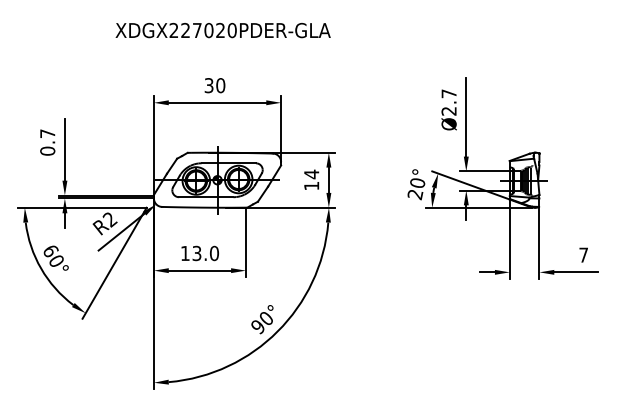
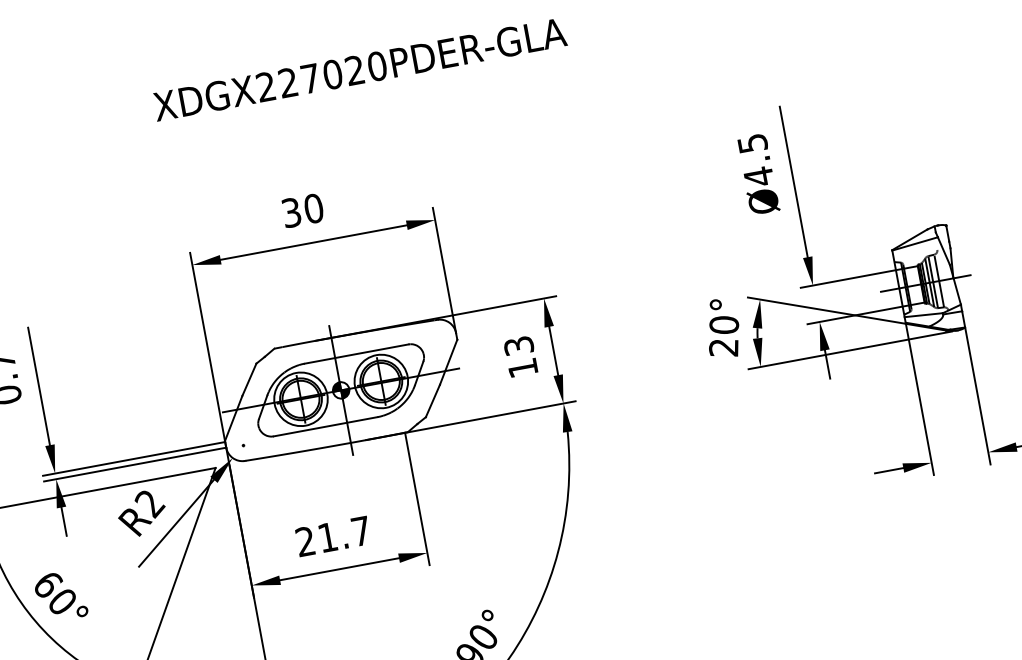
text: (222, 30) -> (358, 69), moved
text: (448, 102) -> (754, 160), Ø2.7 -> Ø4.5
text: (311, 174) -> (518, 346), 14 -> 13
text: (200, 253) -> (334, 536), 13.0 -> 21.7

